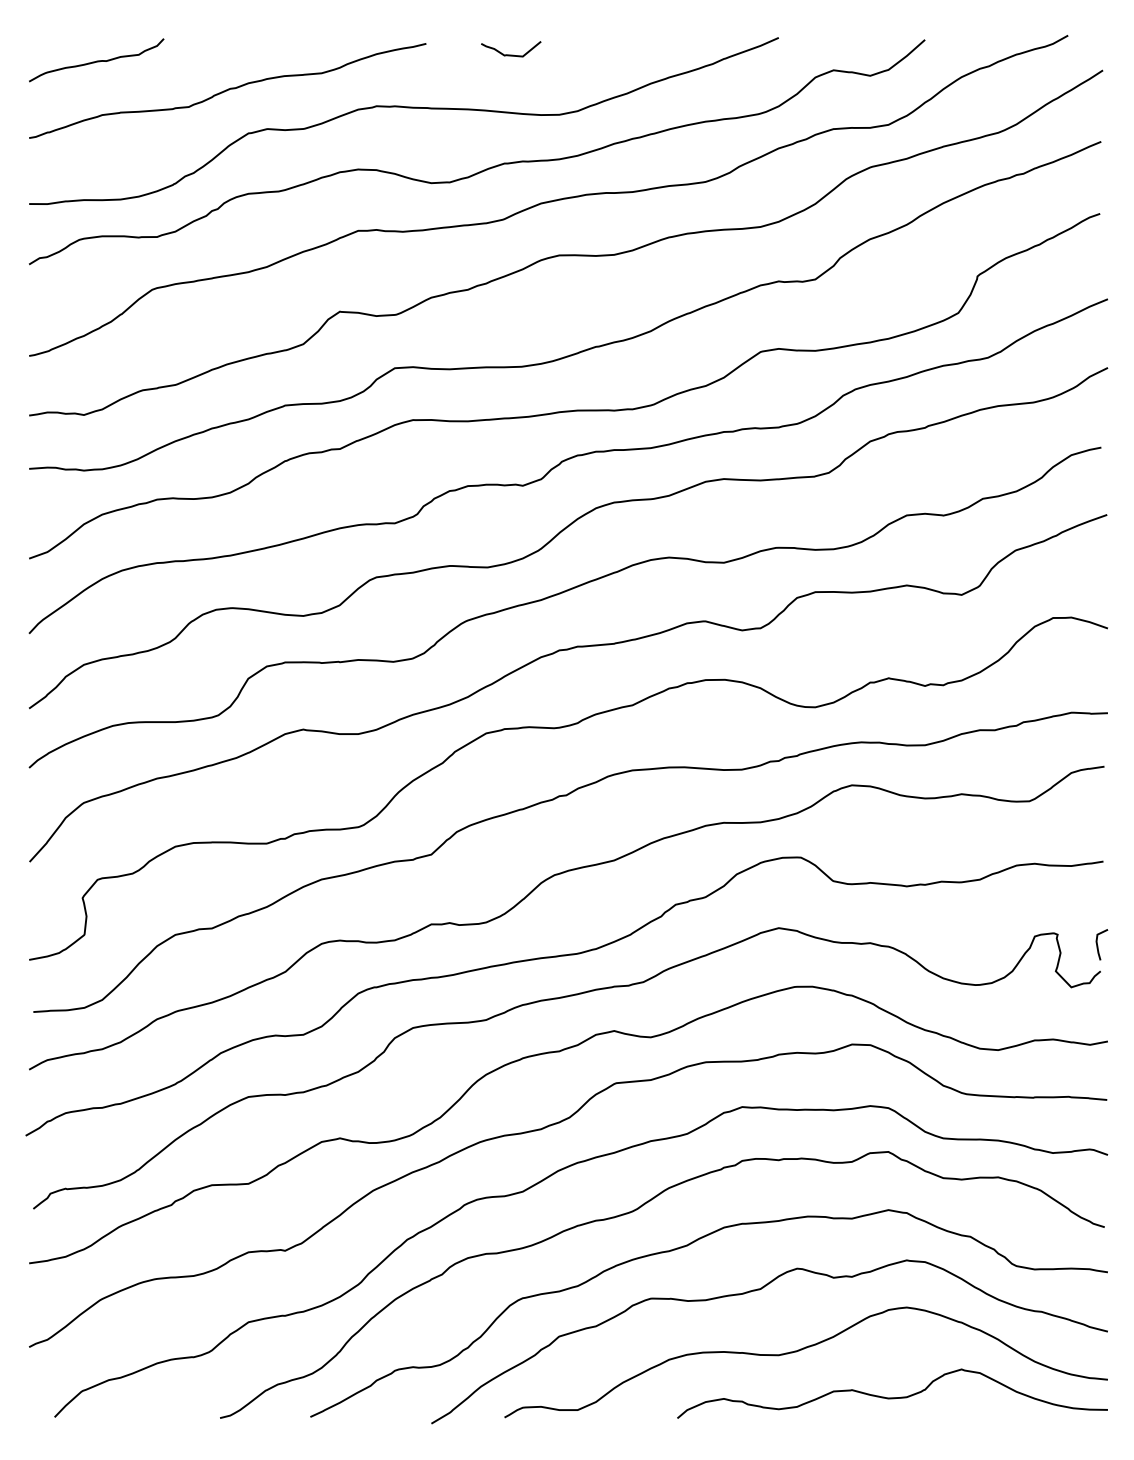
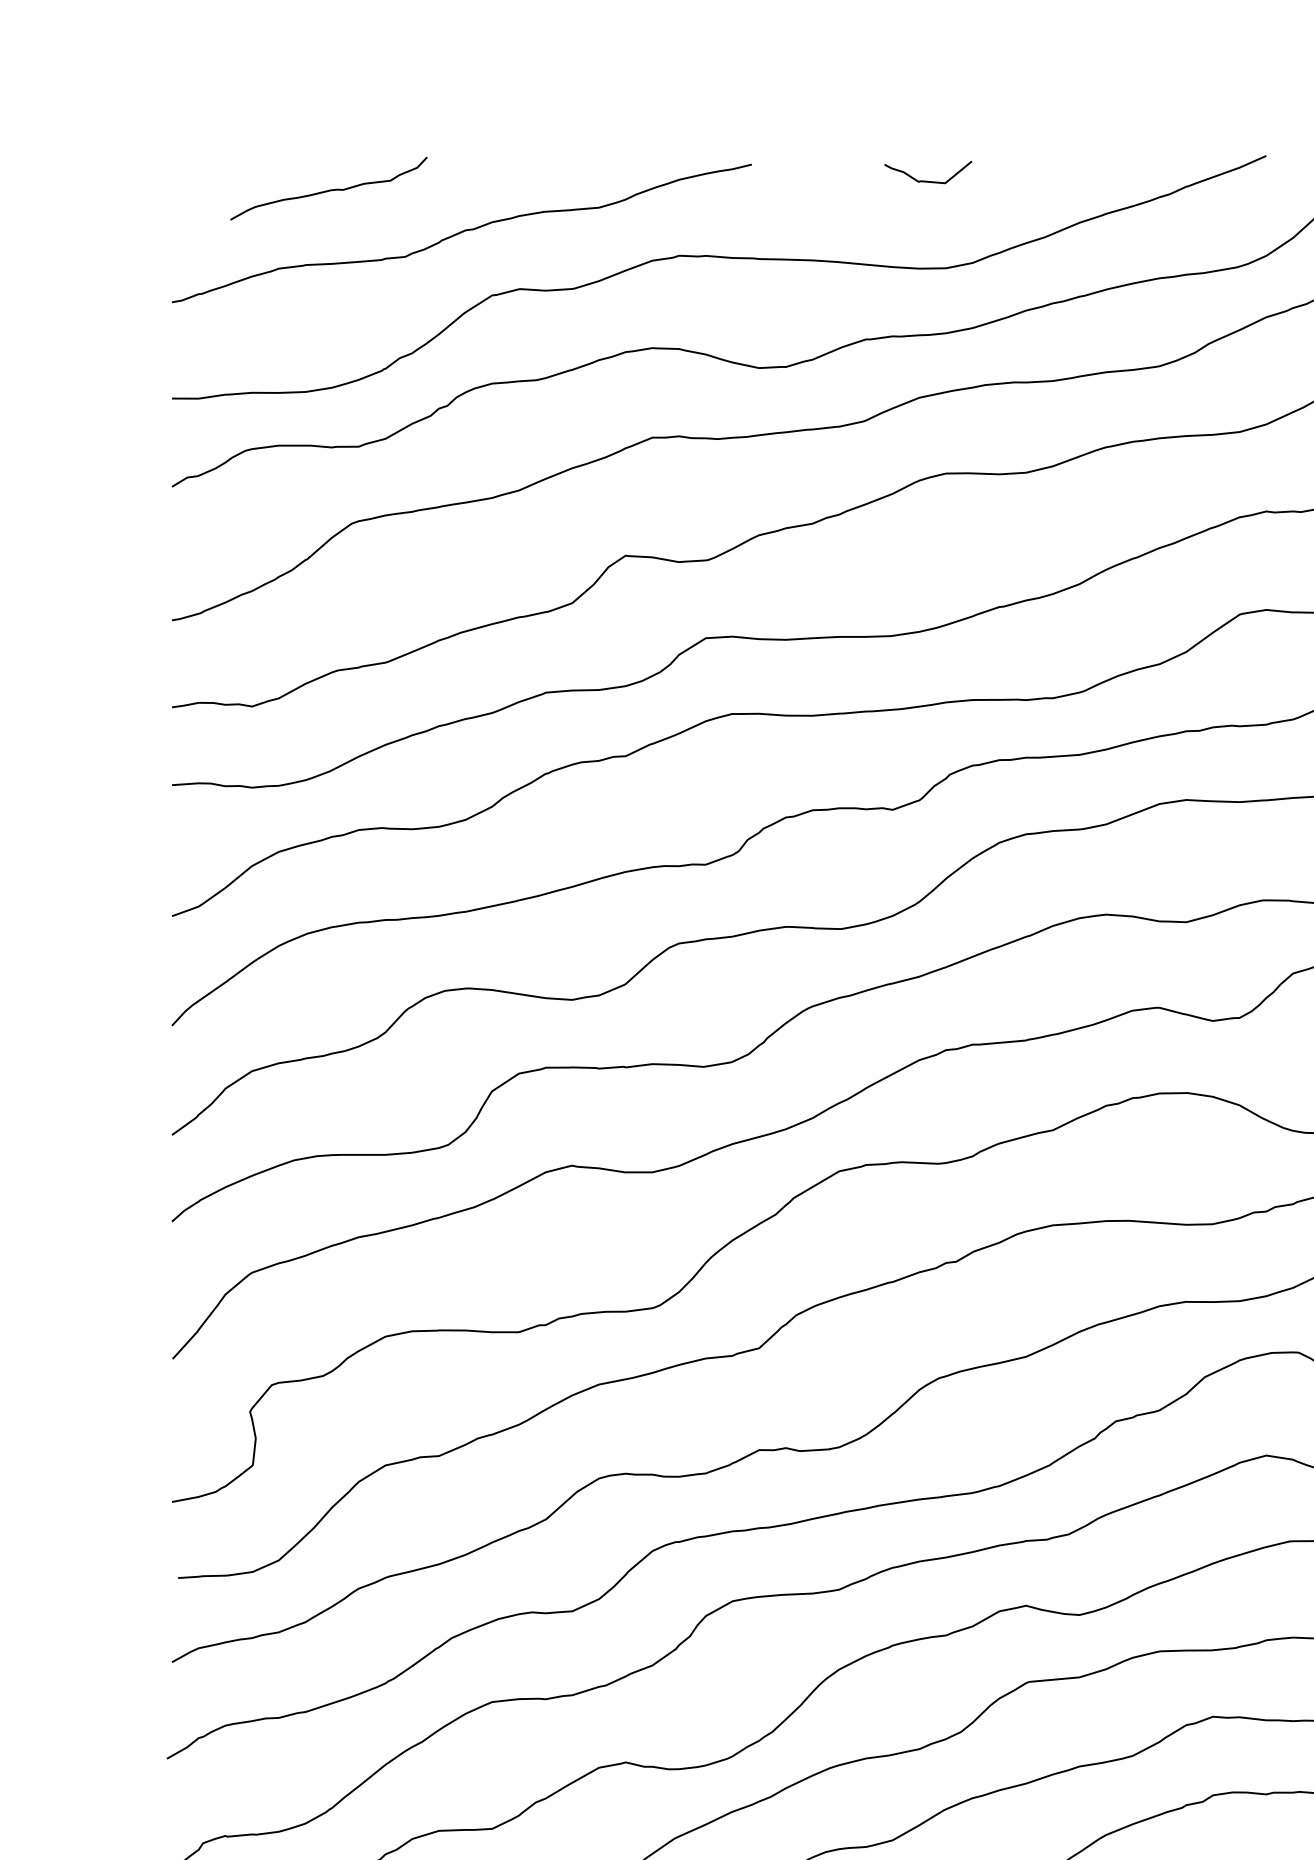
curve: (511, 54) -> (928, 180), moved
curve: (96, 60) -> (328, 189), moved

